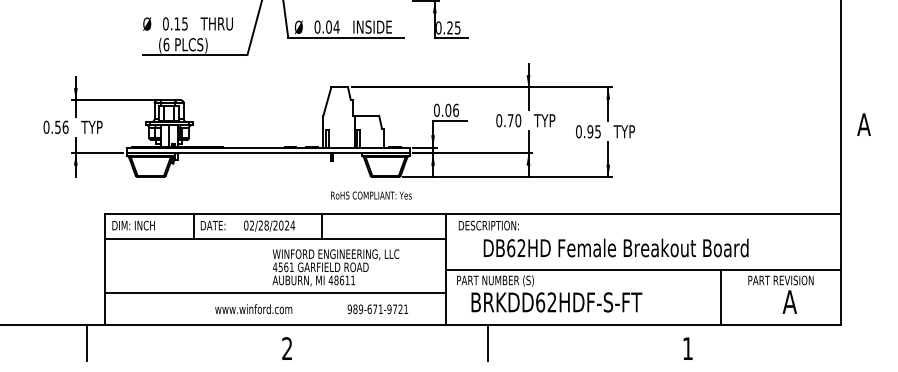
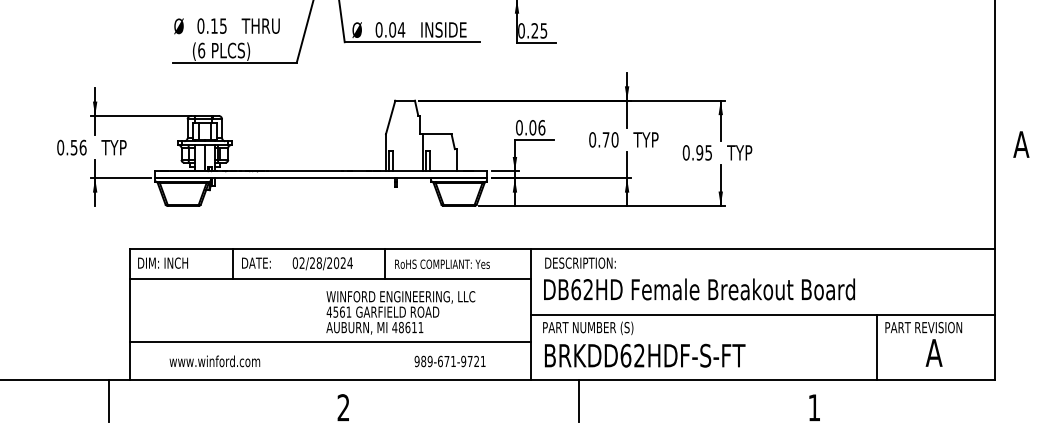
text: (371, 195) -> (442, 264), moved
text: (615, 247) -> (698, 288), moved
line: (721, 297) -> (877, 347), moved
text: (556, 302) -> (644, 355), moved
text: (253, 309) -> (214, 361), moved

